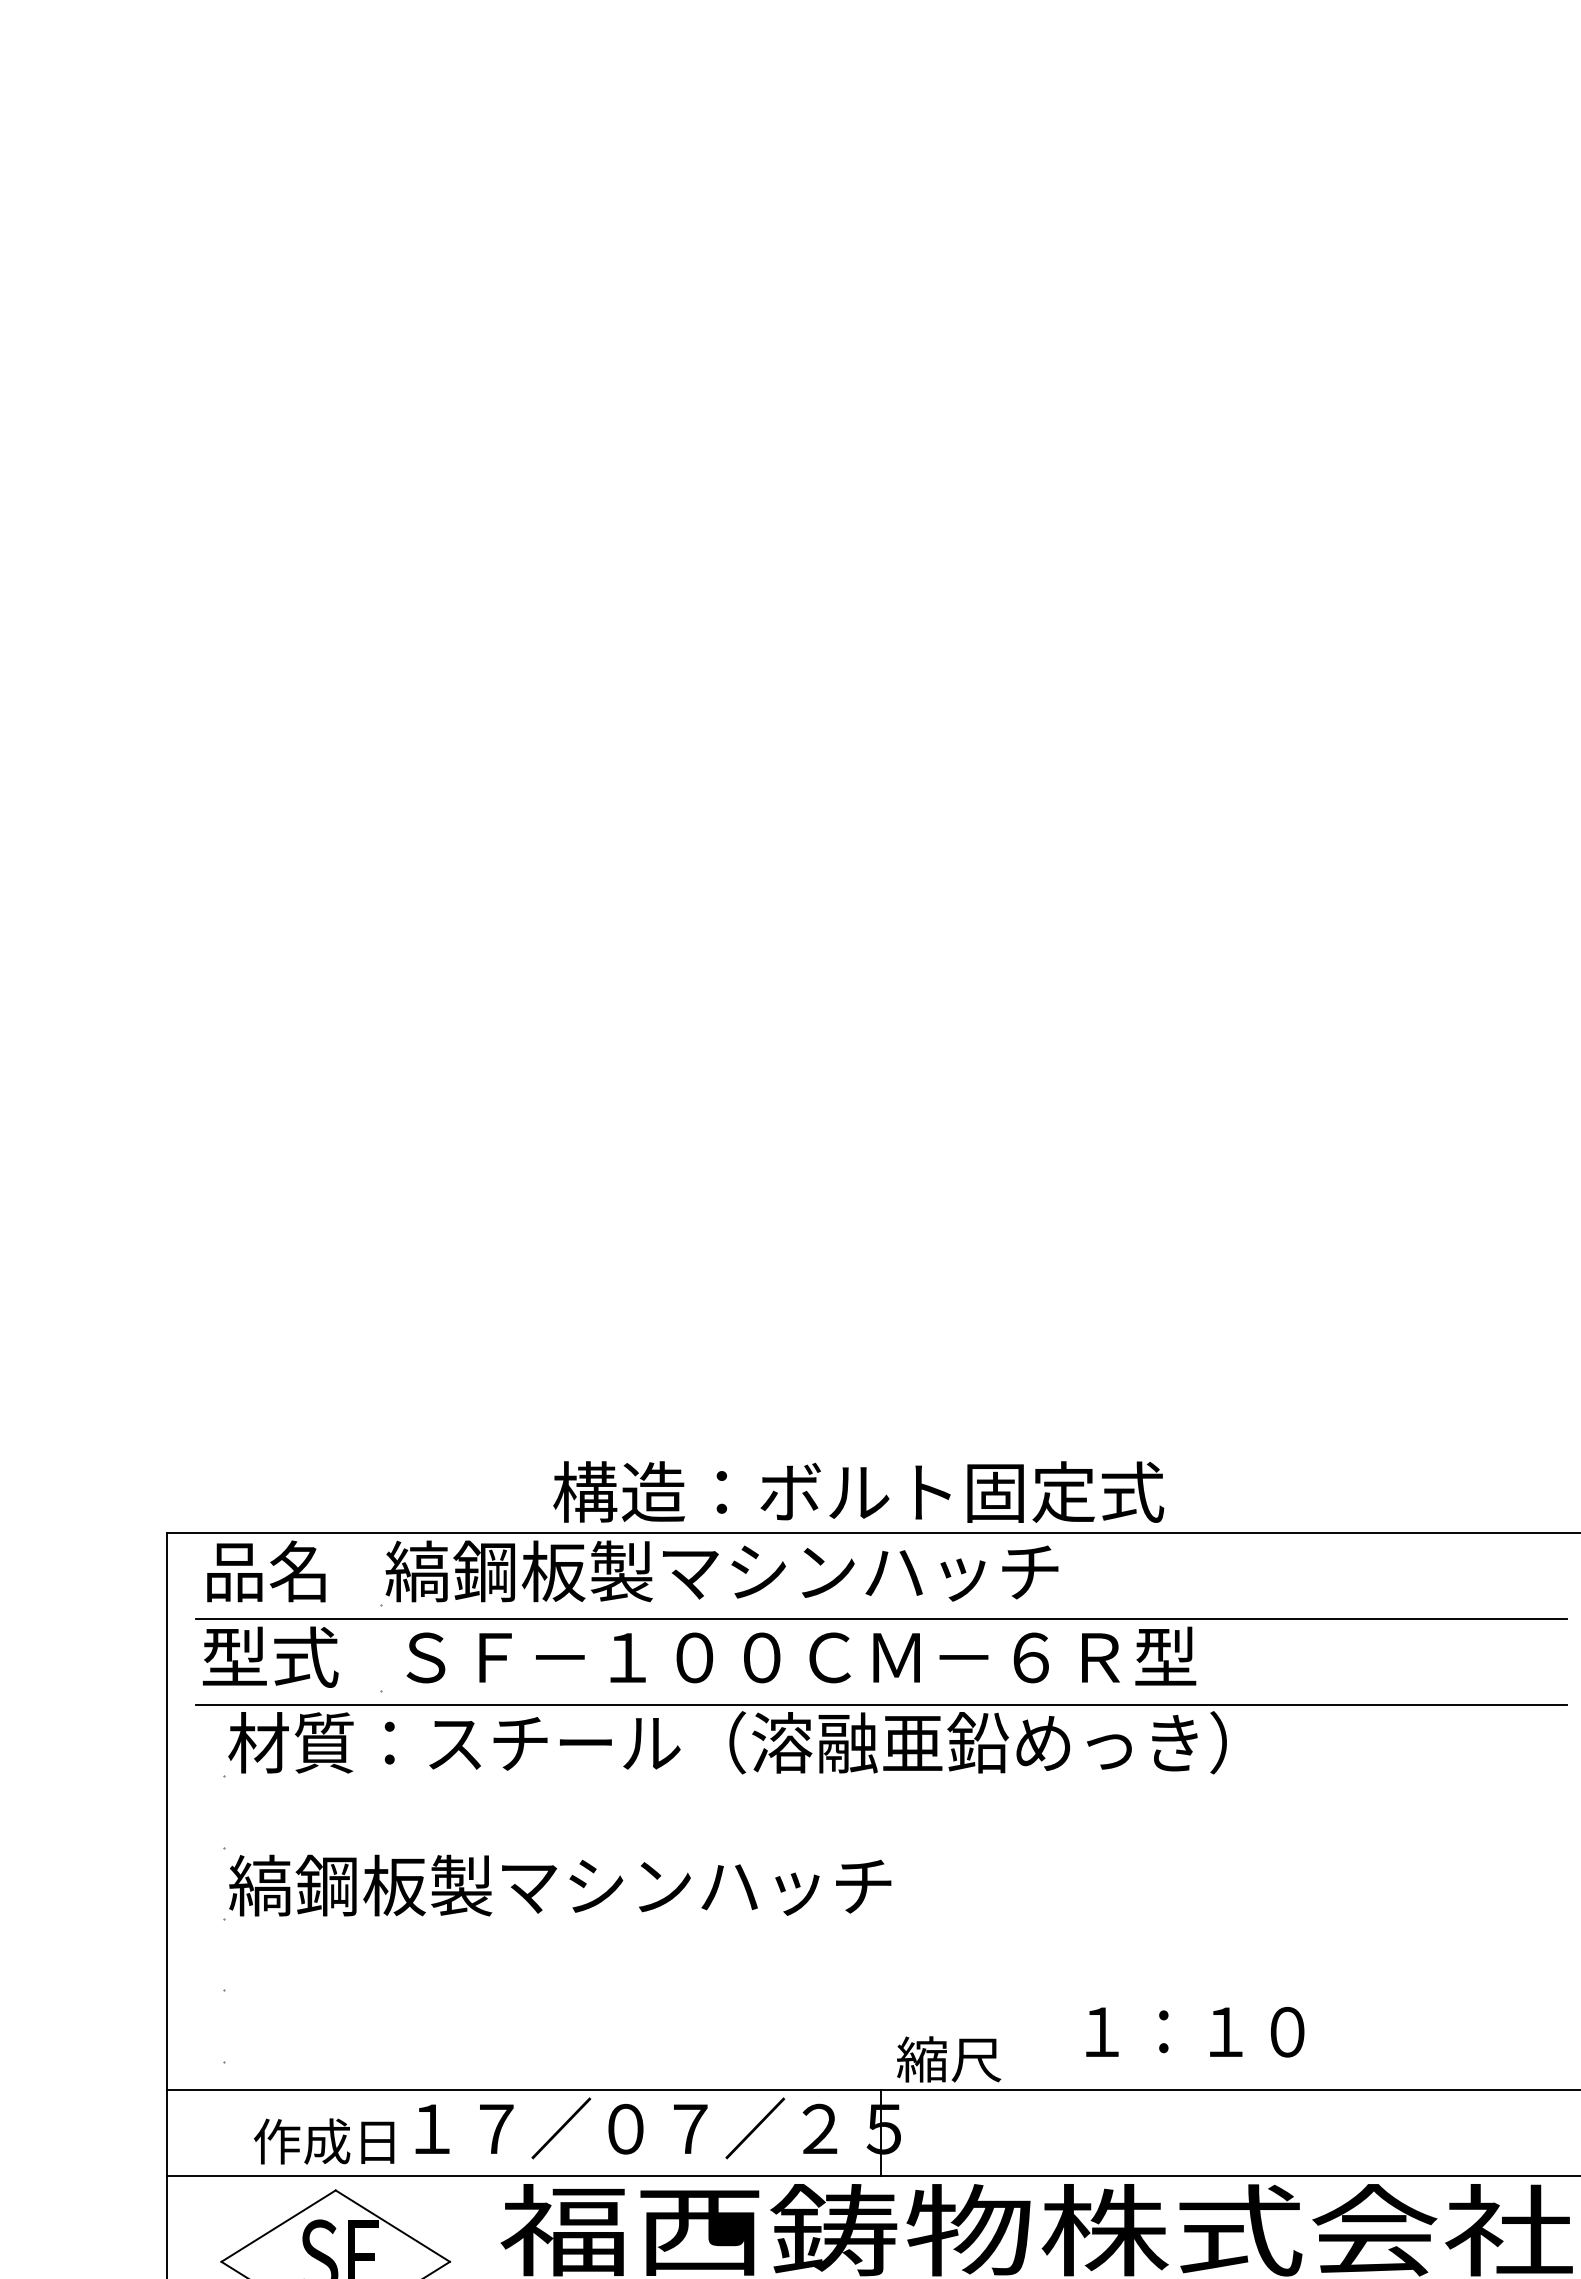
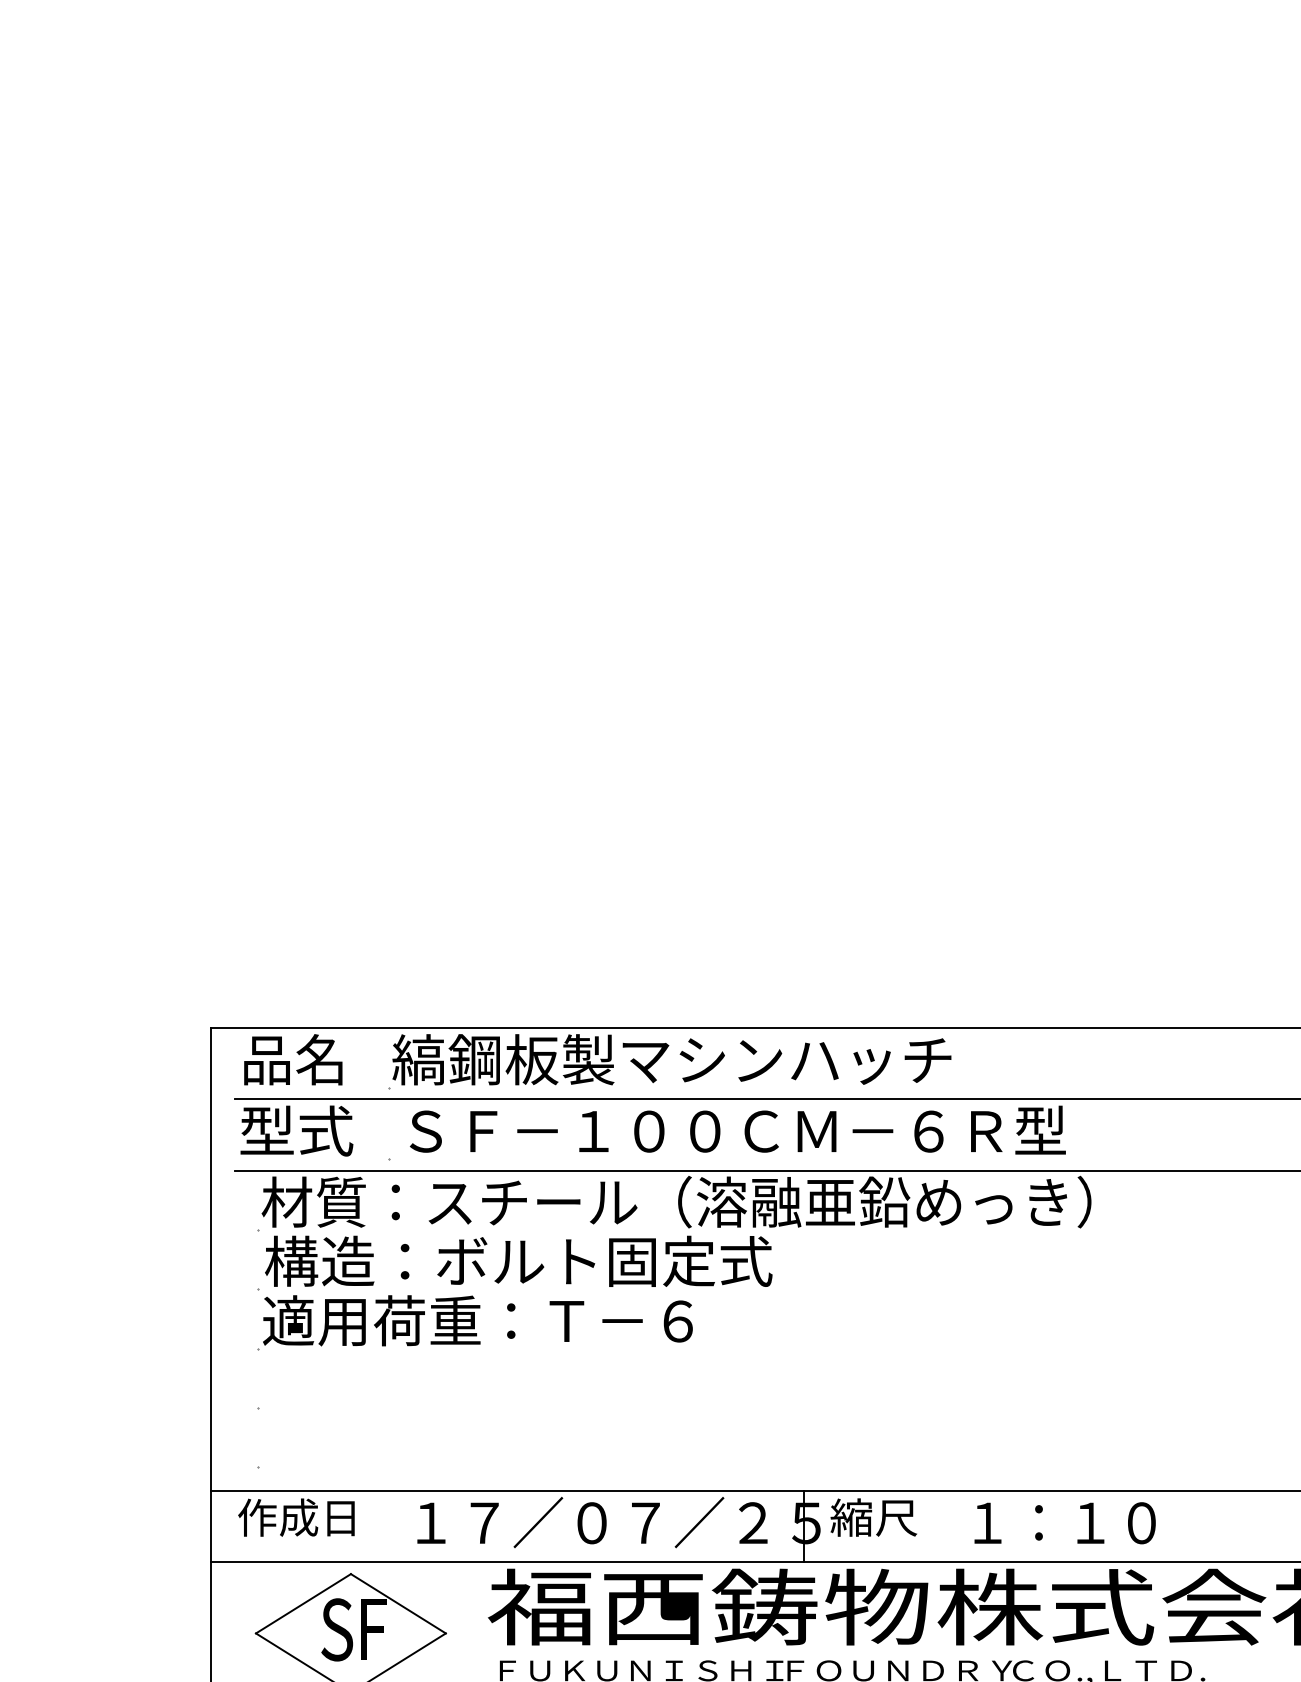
text: (858, 1491) -> (518, 1260), moved
text: (560, 1885) -> (537, 1320), 縞鋼板製マシンハッチ -> 適用荷重：Ｔ－６
text: (1195, 2032) -> (1065, 1523), moved
text: (949, 2059) -> (874, 1517), moved
text: (324, 2141) -> (296, 1517), moved

